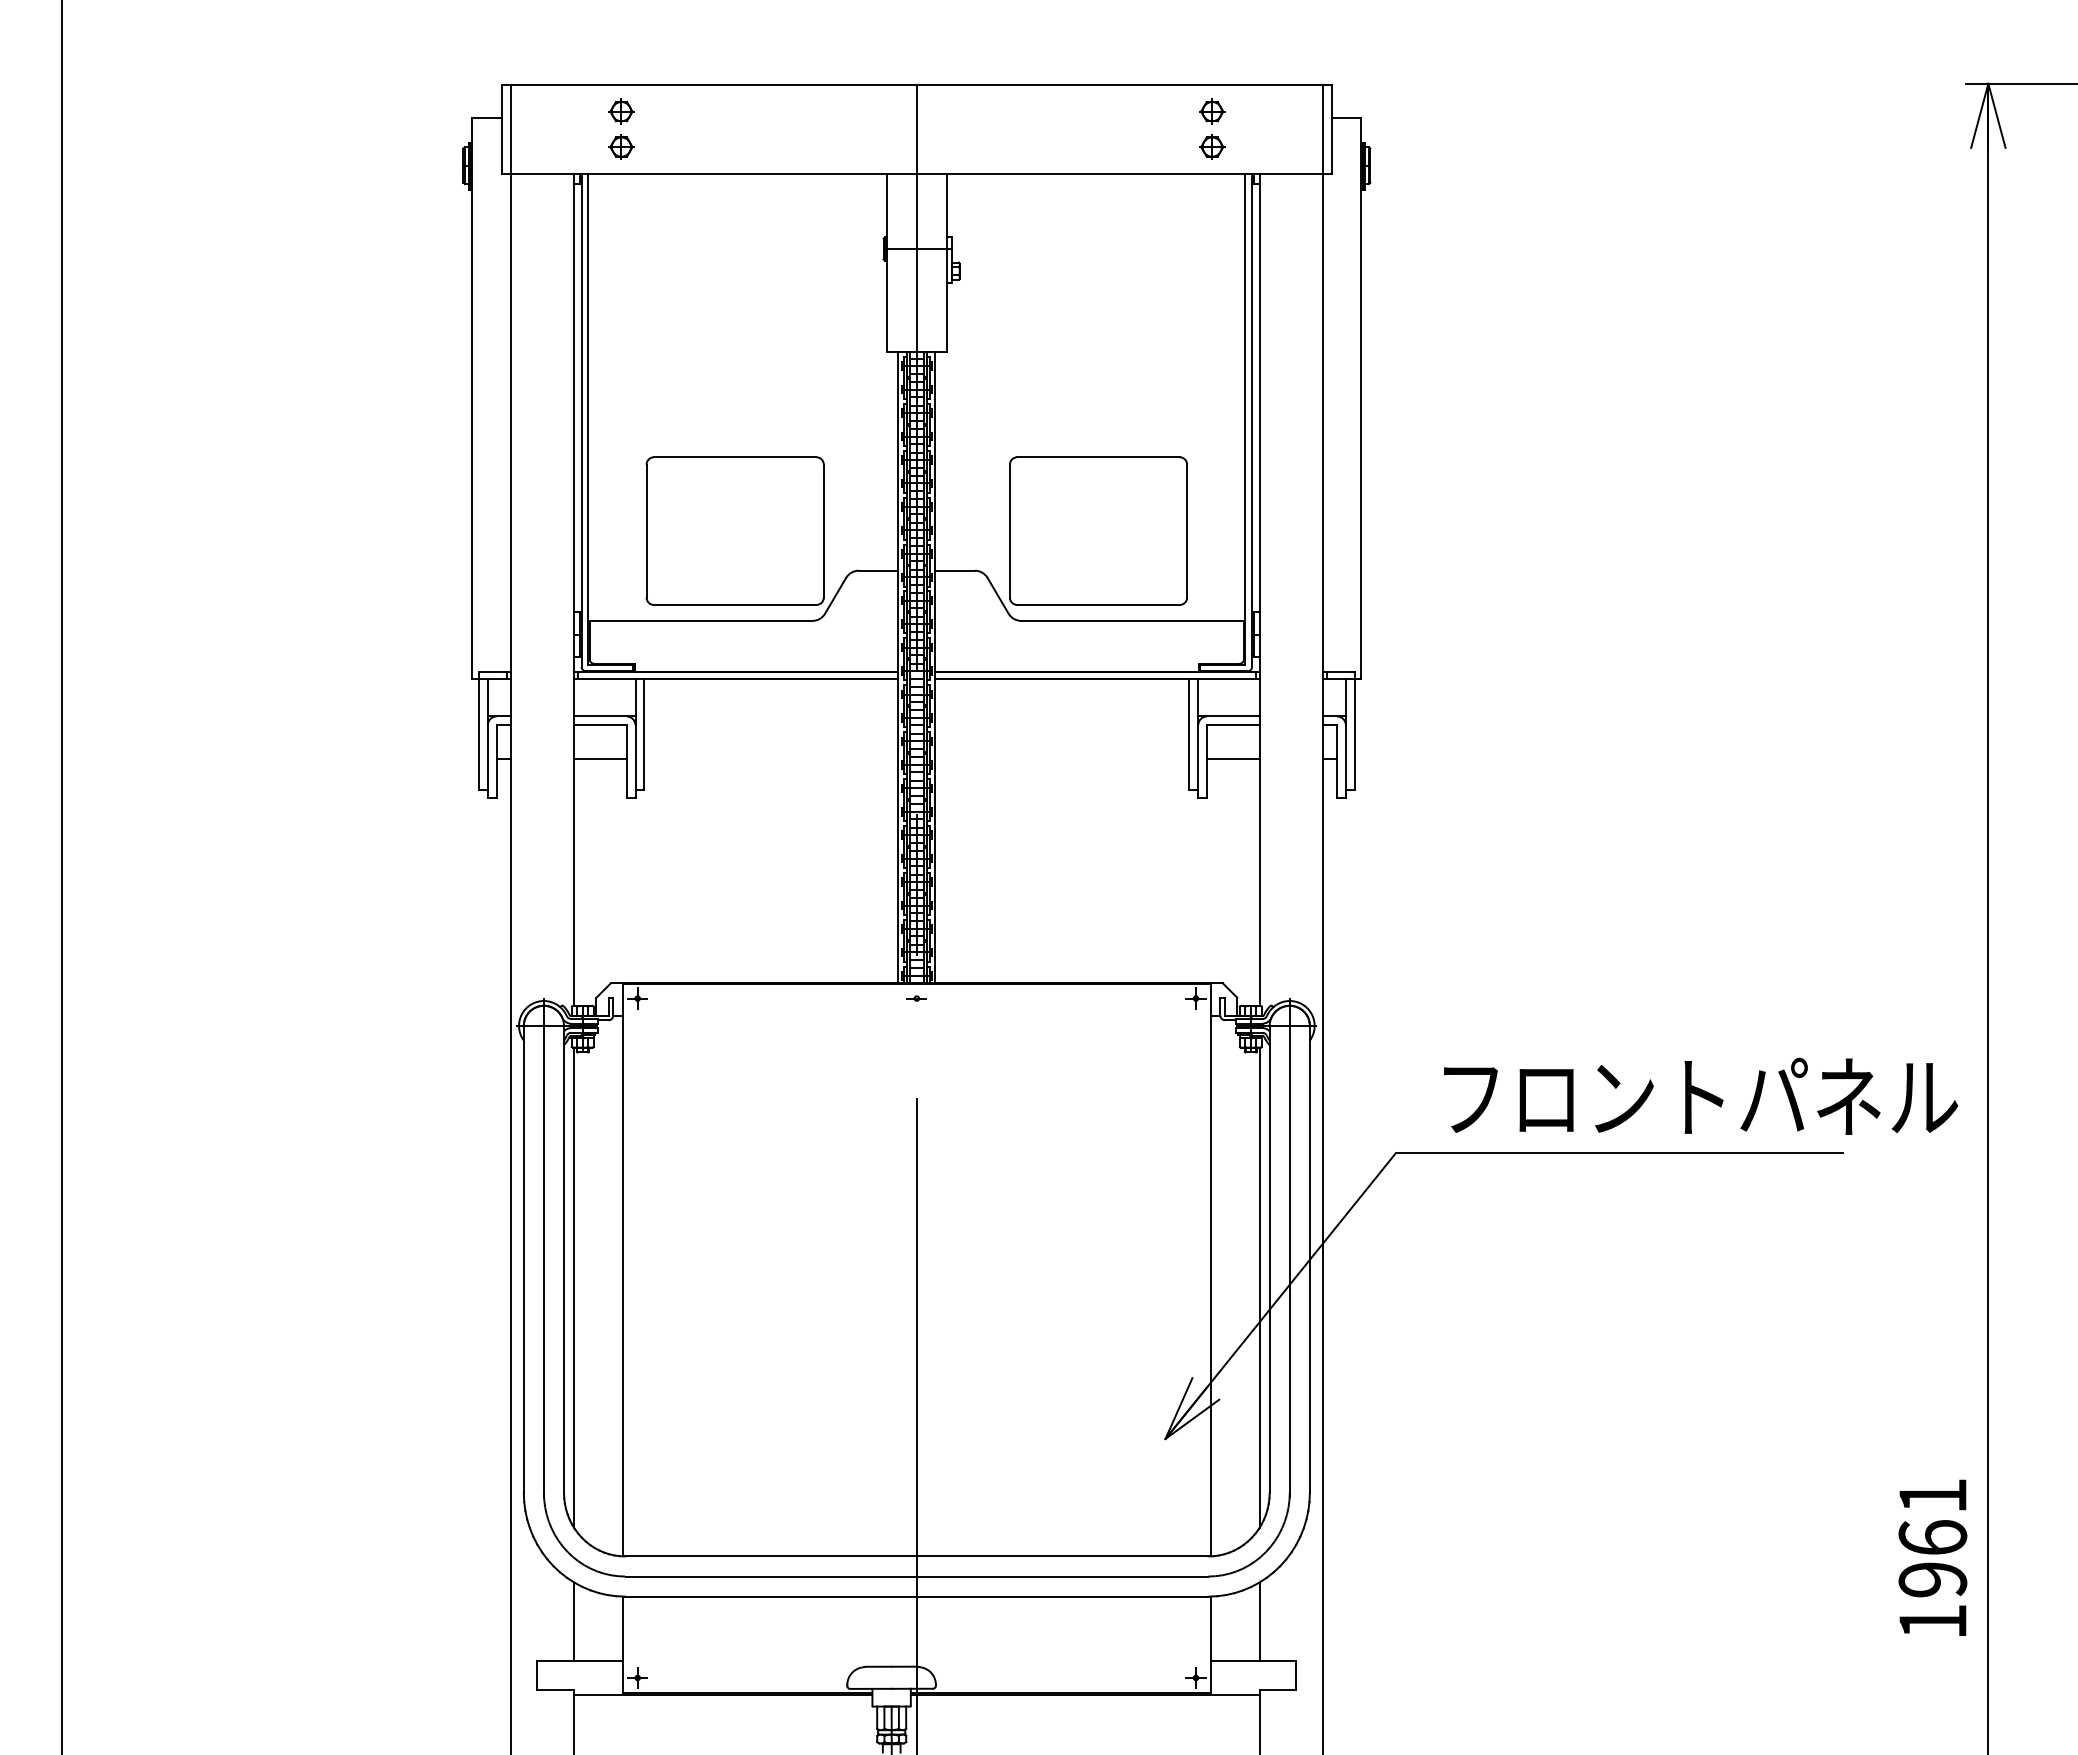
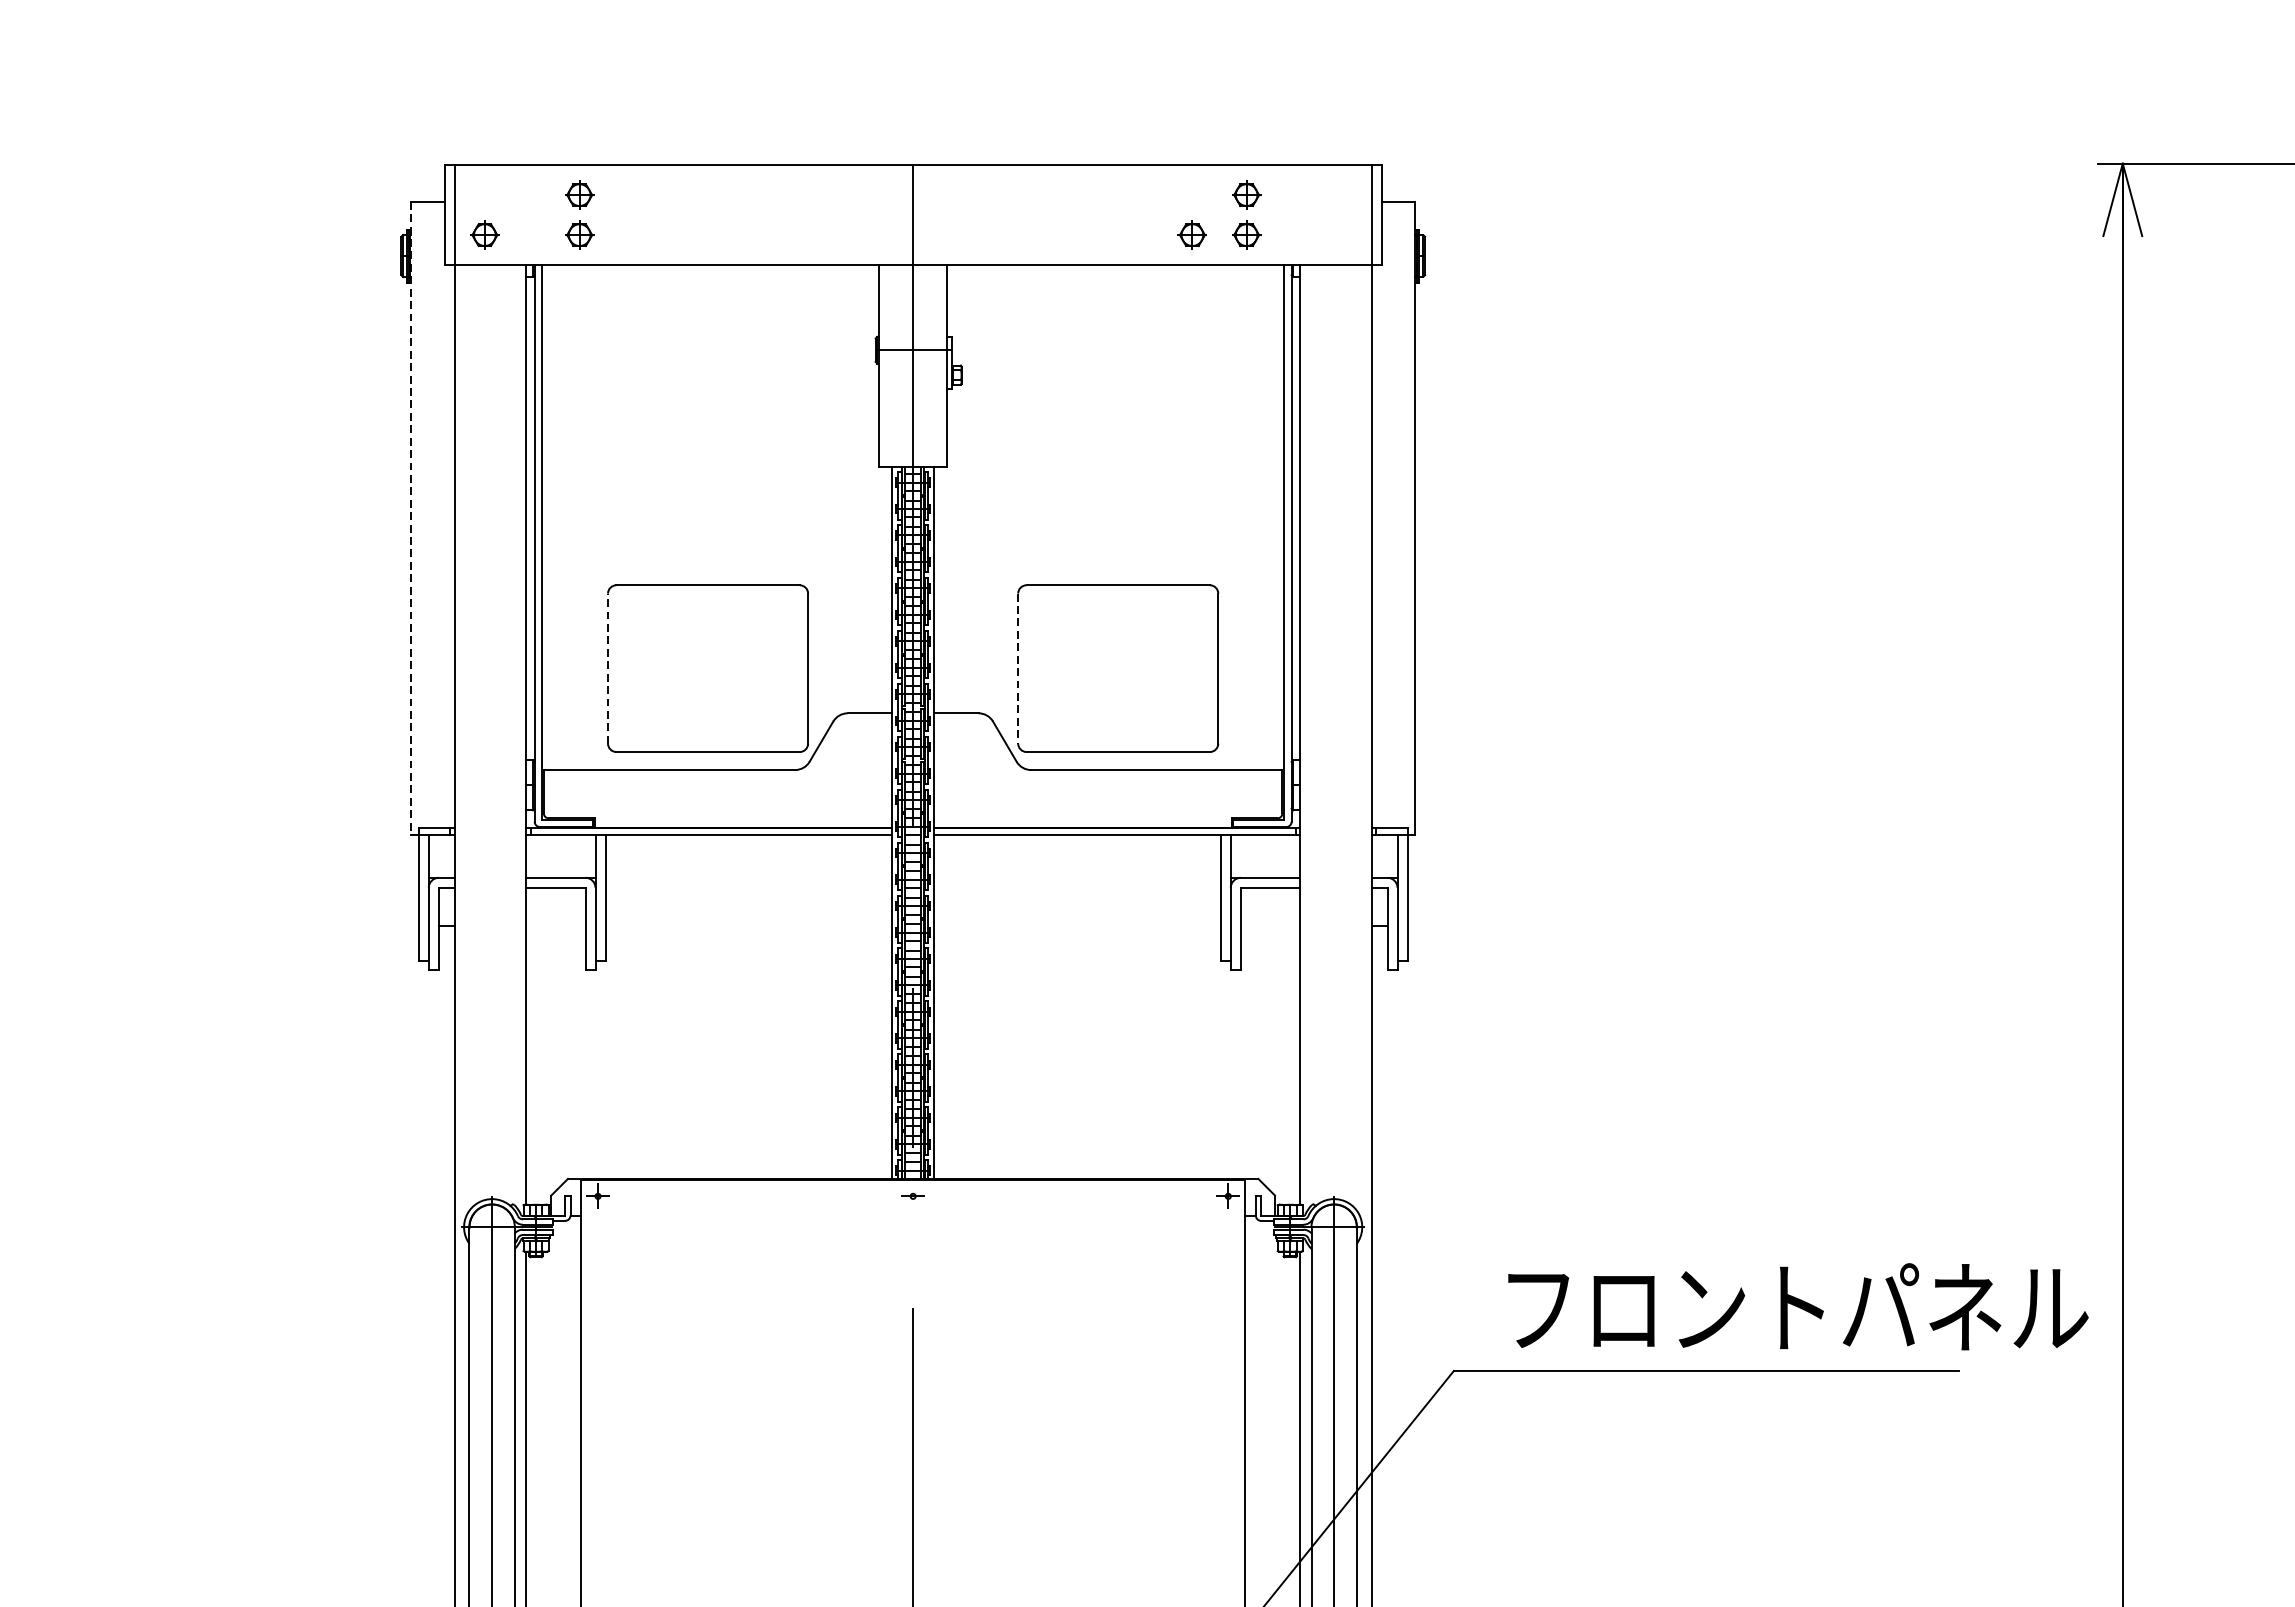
part: (537, 146) -> (484, 234), added
part: (1164, 146) -> (1192, 234), added
line: (472, 398) -> (411, 518), solid -> dashed
line: (646, 530) -> (607, 667), solid -> dashed
line: (1009, 531) -> (1017, 669), solid -> dashed
line: (600, 759) -> (556, 926), removed
line: (1233, 759) -> (1270, 926), removed

